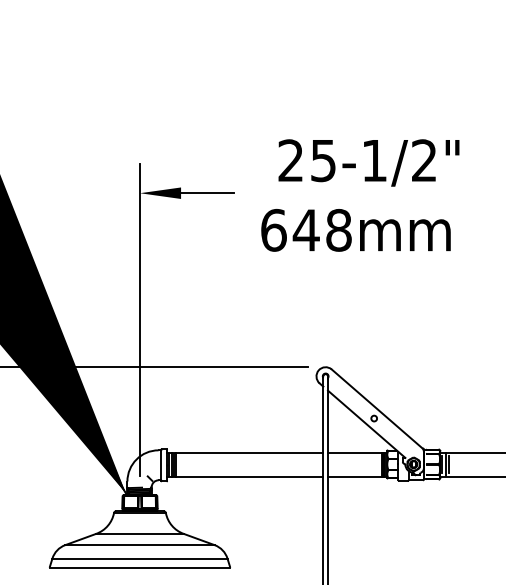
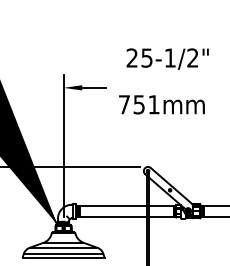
text: (368, 161) -> (167, 58), moved
text: (304, 229) -> (138, 104), 648mm -> 751mm

